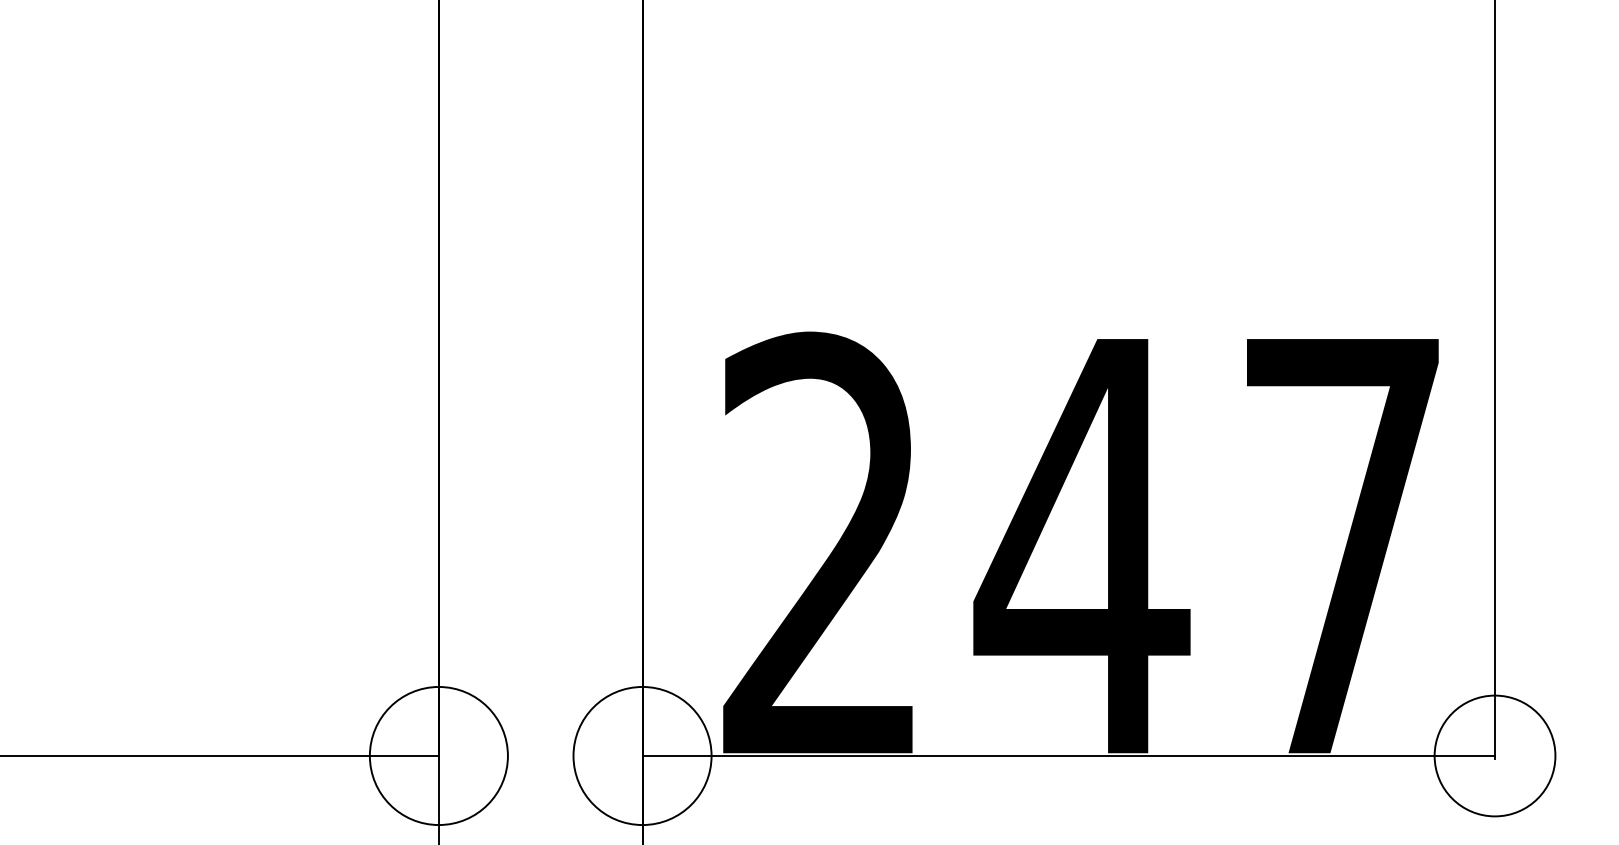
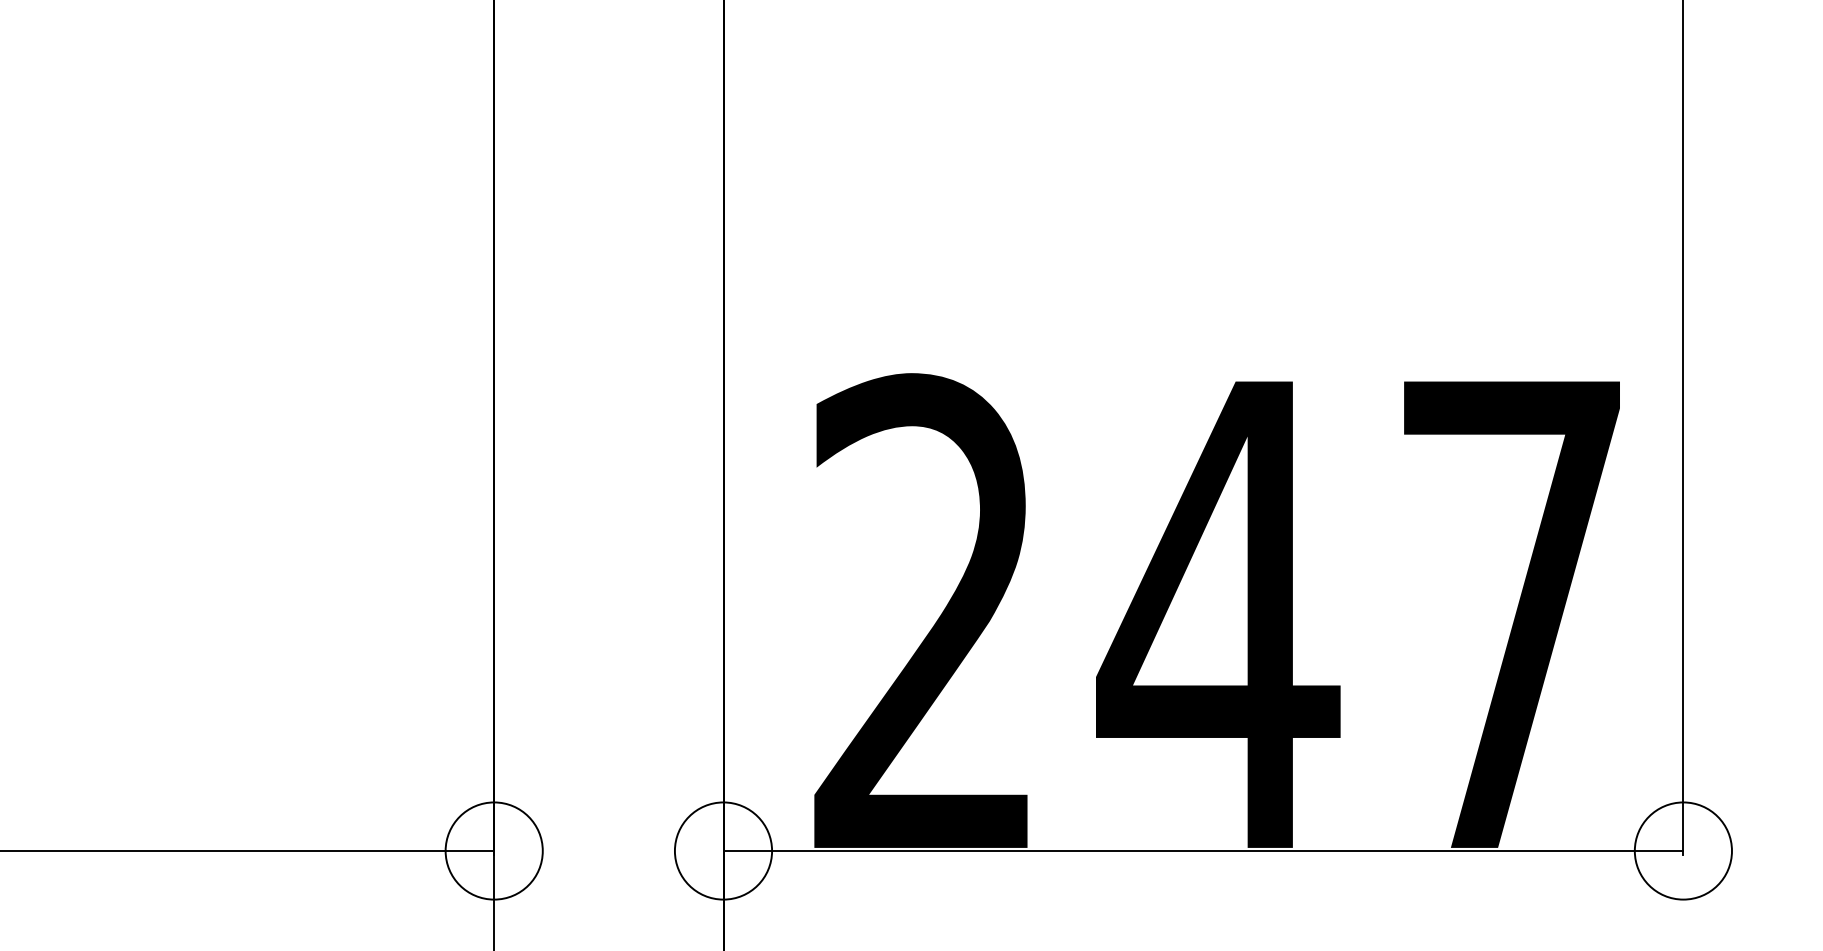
circle: (438, 755) -> (493, 850), size x0.62
circle: (642, 755) -> (723, 850), size x0.62
circle: (1494, 755) -> (1682, 850), size x0.71

